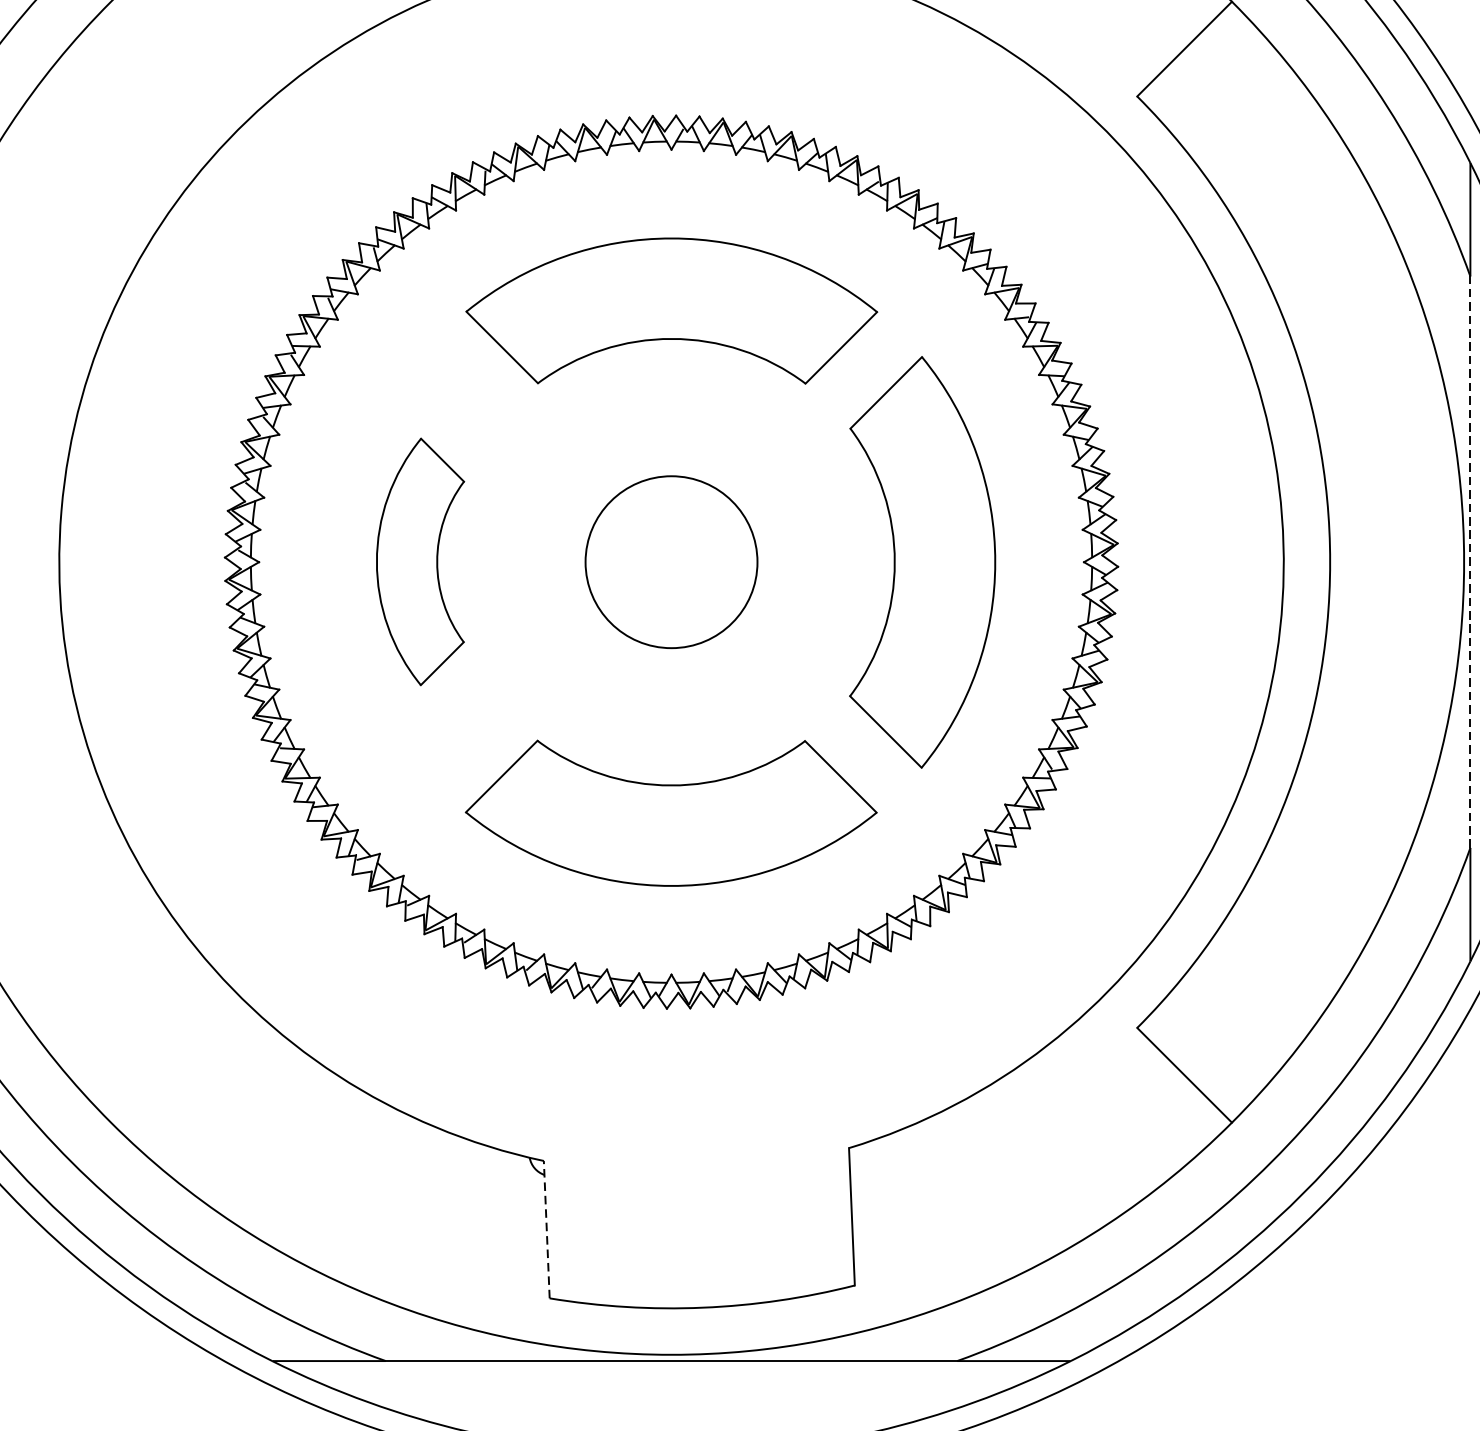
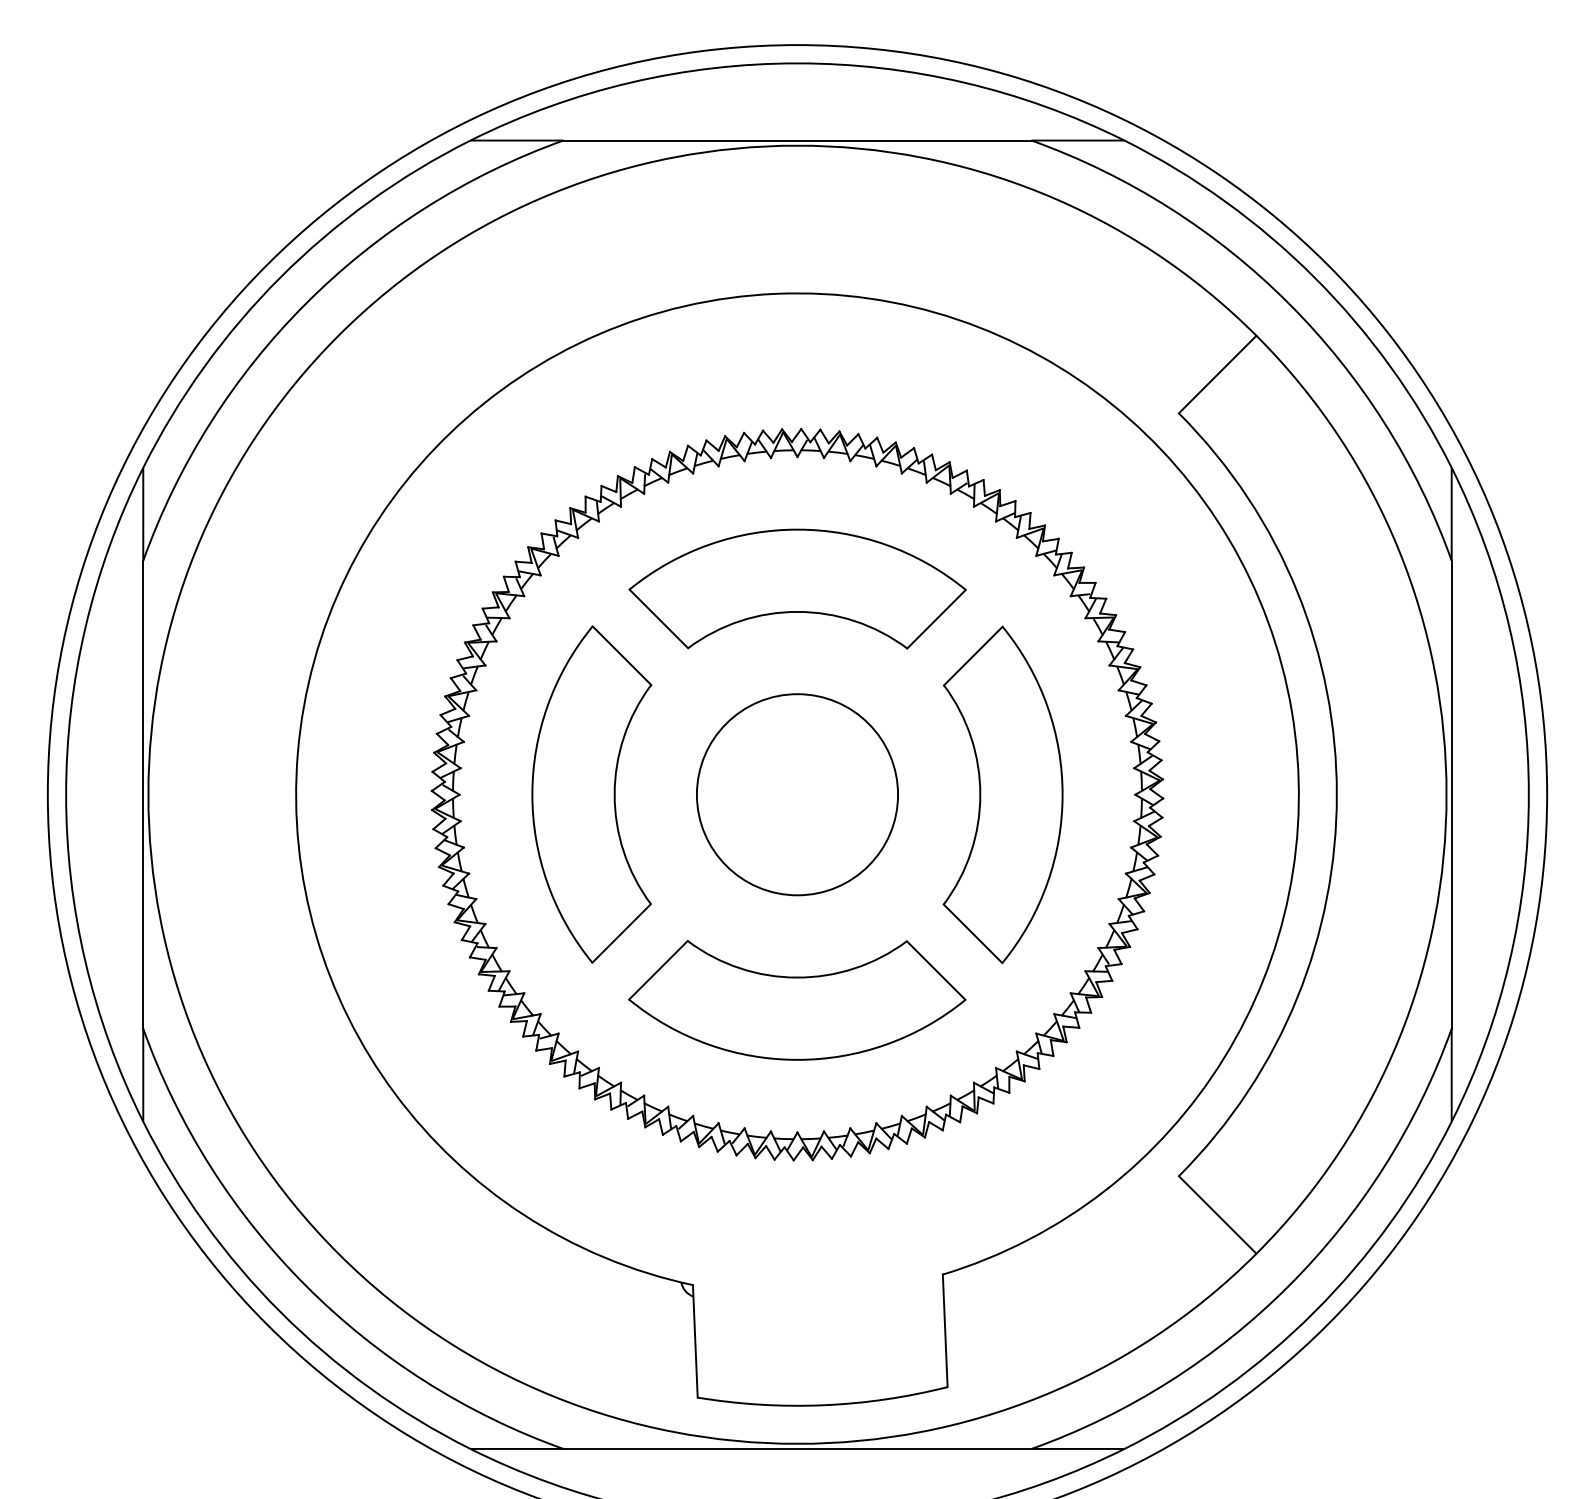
part: (419, 561) -> (591, 794), size x1.67
circle: (671, 561) -> (797, 794), size x1.43
line: (1470, 561) -> (1451, 794), dashed -> solid
line: (546, 1228) -> (695, 1340), dashed -> solid

